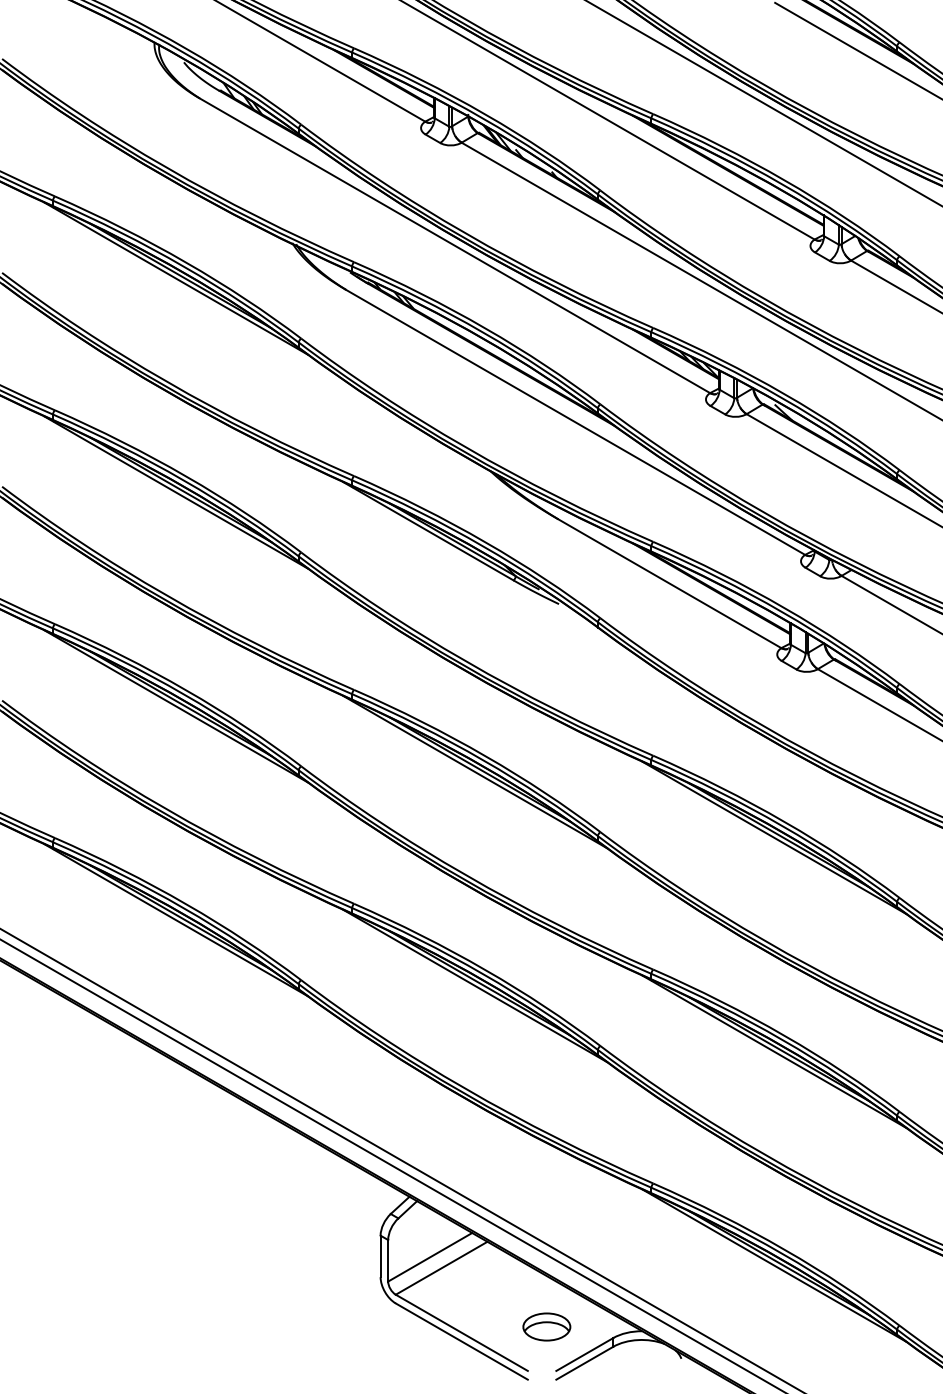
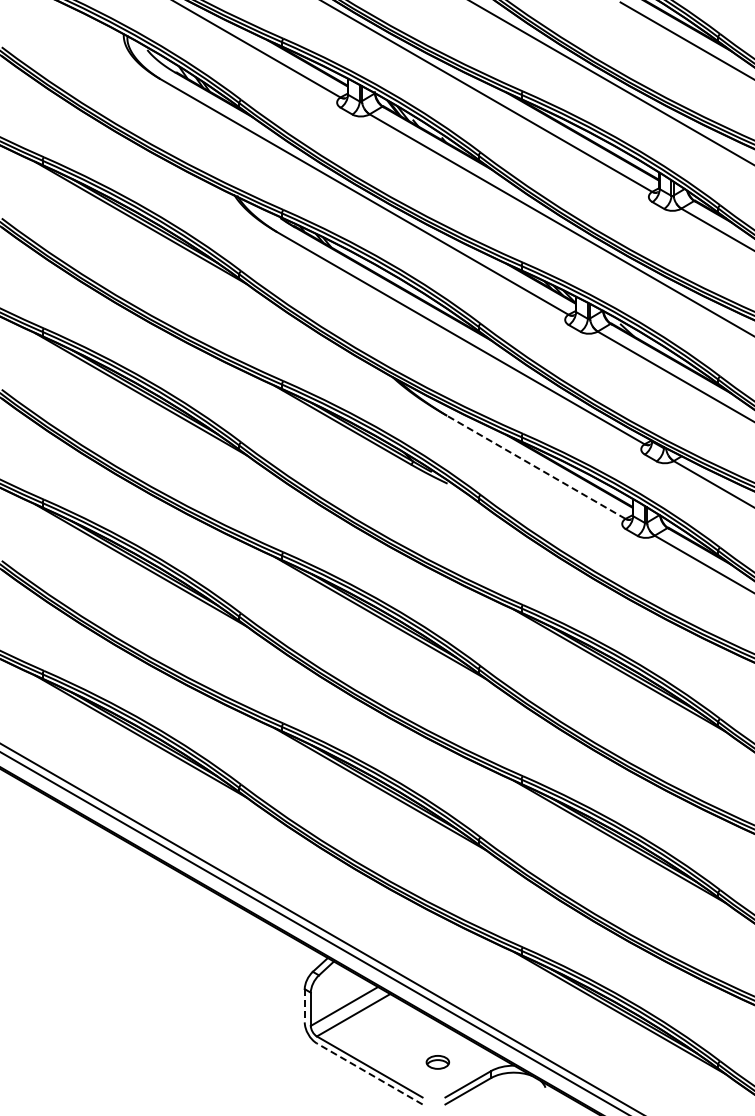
line: (668, 583) -> (535, 467), solid -> dashed
line: (380, 1256) -> (304, 1005), solid -> dashed
part: (546, 1327) -> (437, 1062), size x0.6
line: (461, 1341) -> (369, 1073), solid -> dashed

